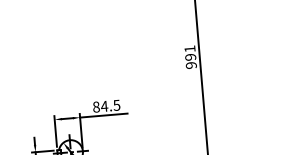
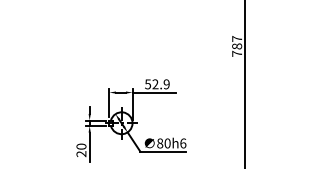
text: (191, 57) -> (237, 46), 991 -> 787
text: (106, 106) -> (157, 84), 84.5 -> 52.9

